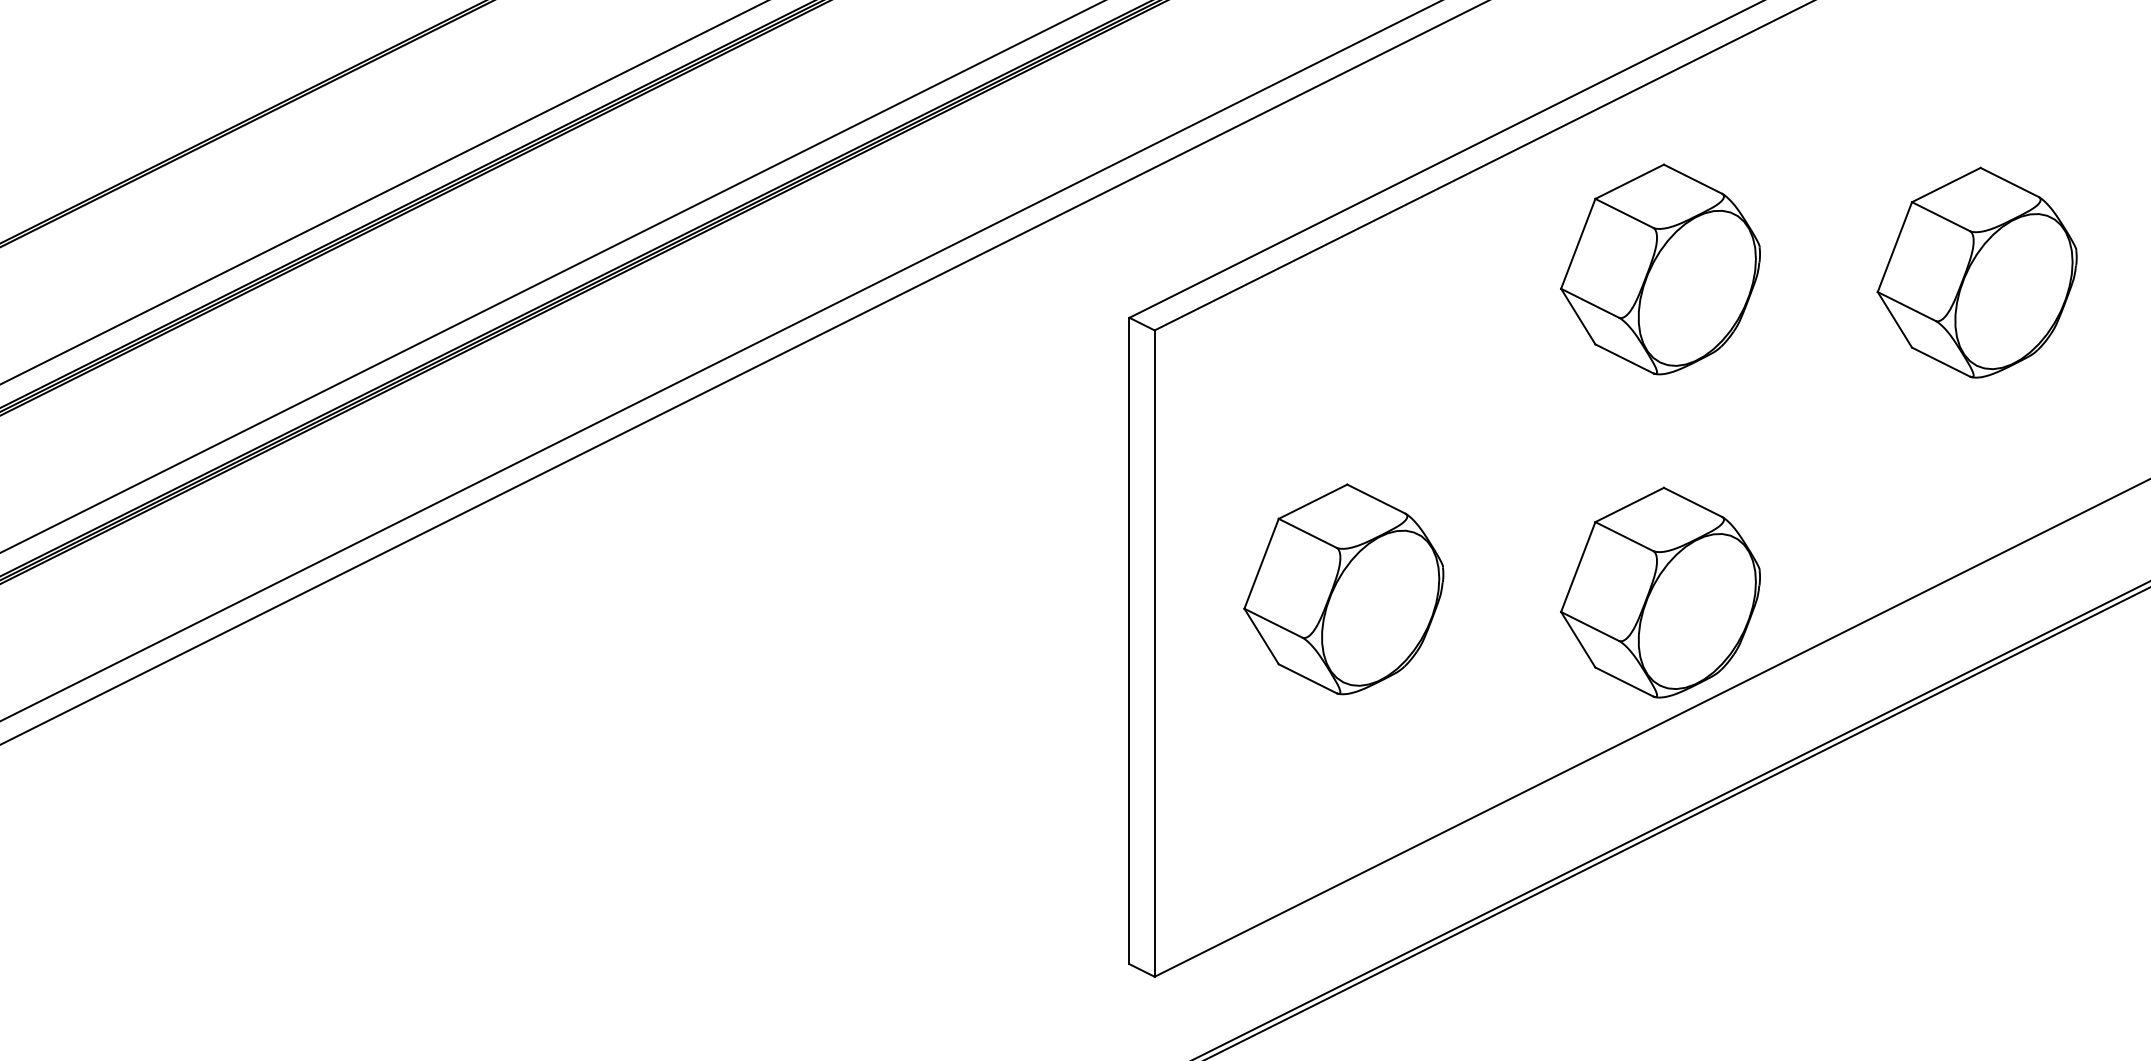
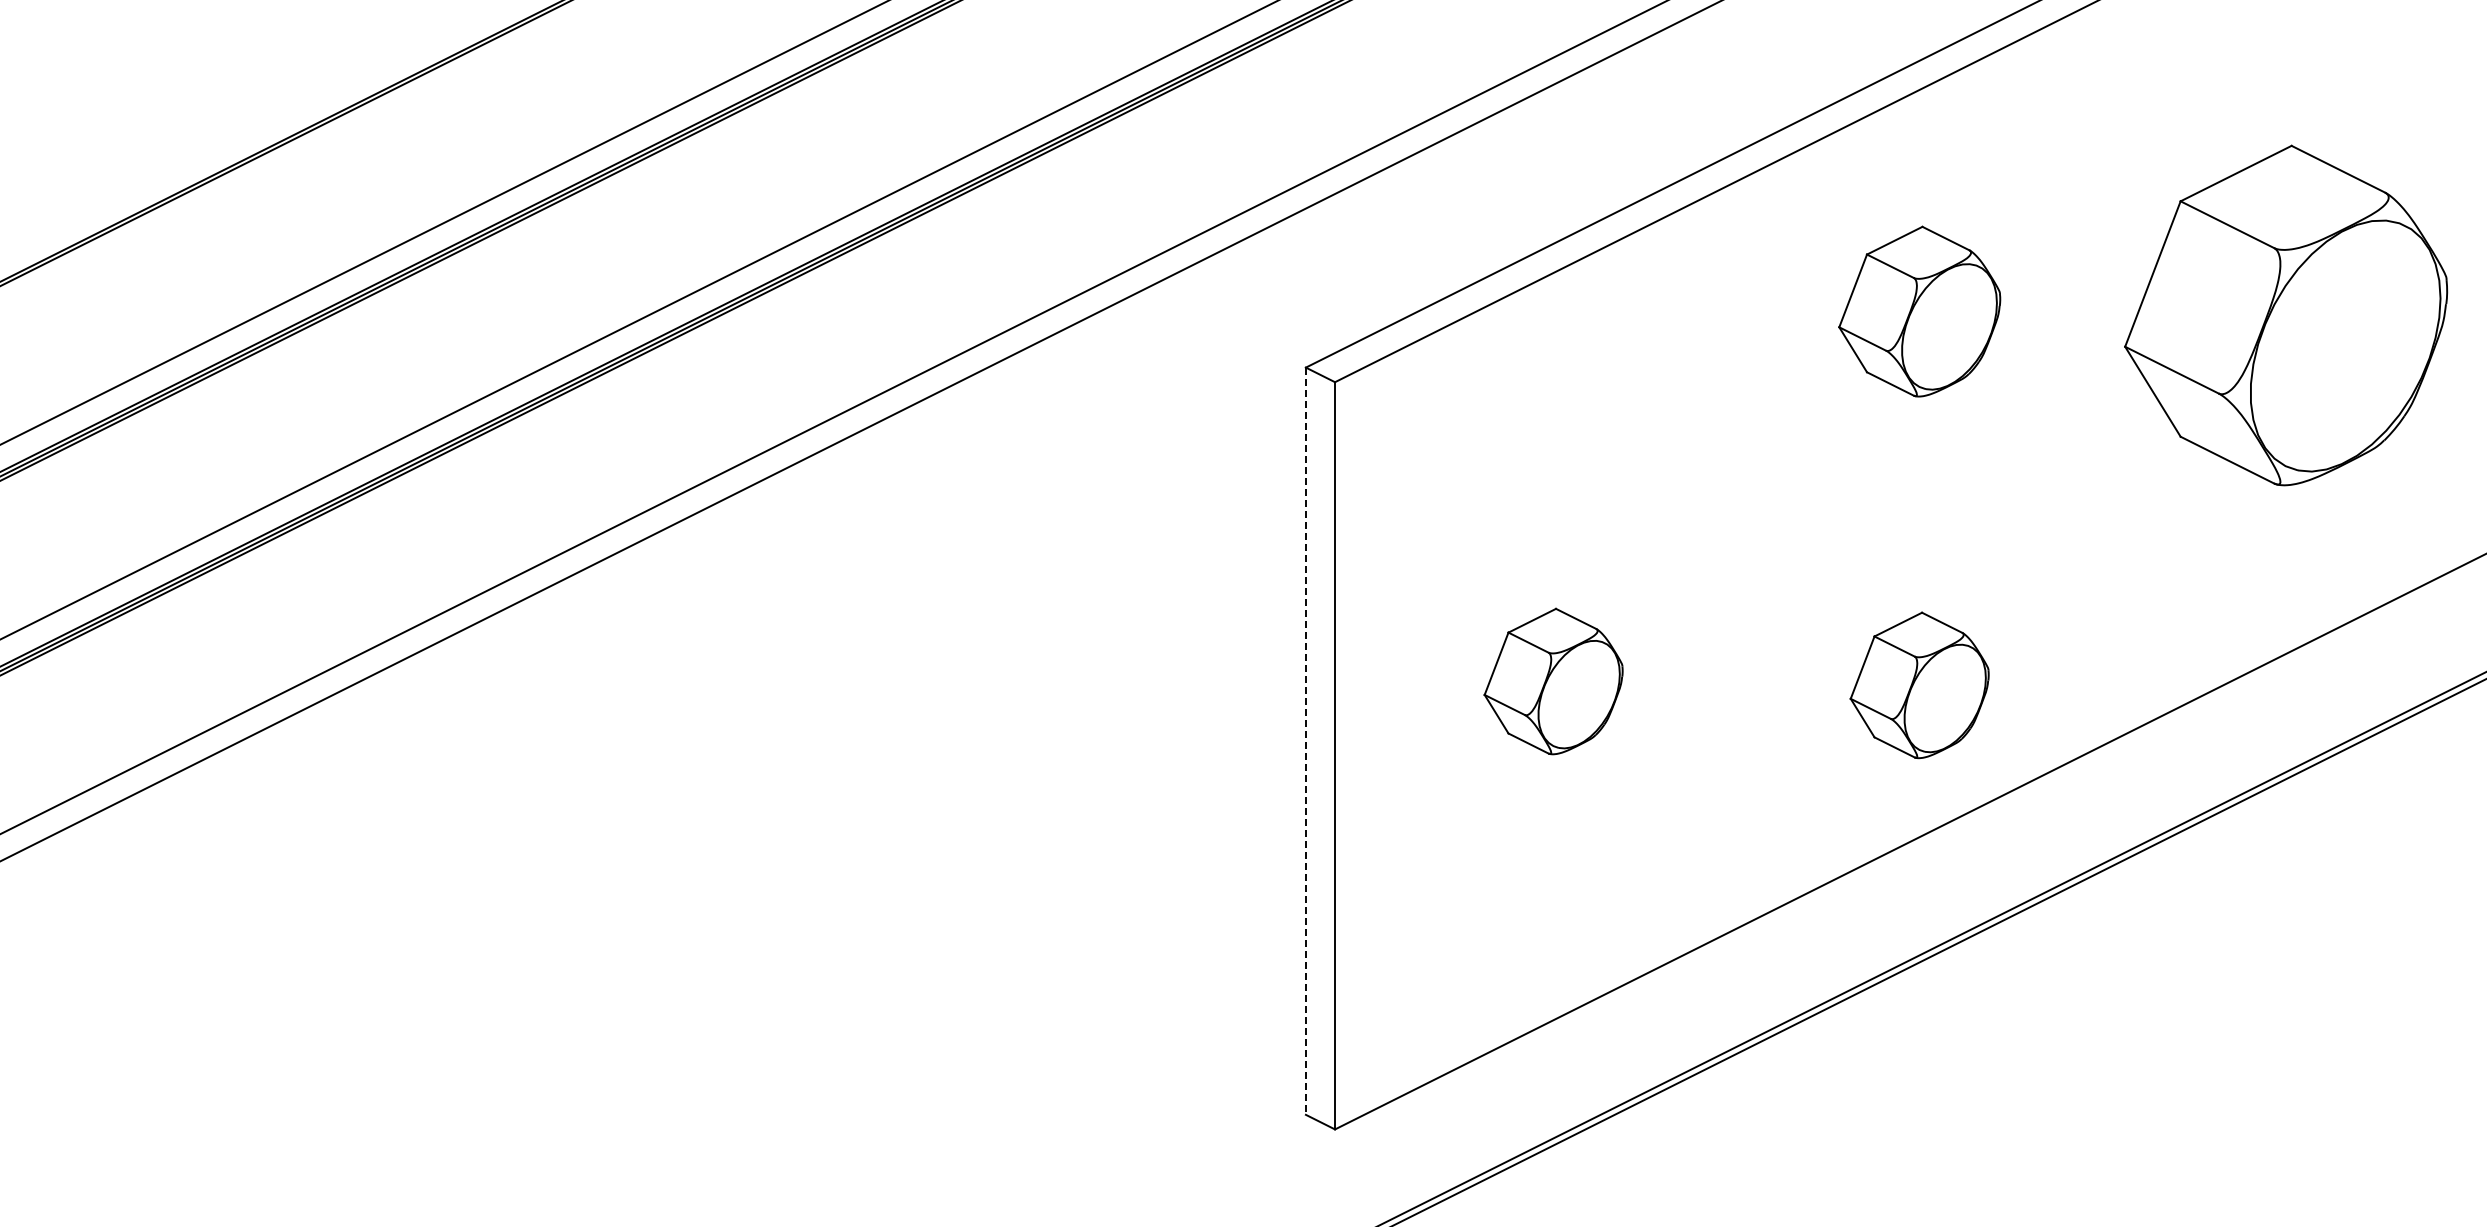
part: (1660, 269) -> (1919, 311), size x0.7
part: (1976, 272) -> (2285, 315), size x1.4
part: (1343, 589) -> (1553, 681), size x0.6
part: (1660, 592) -> (1919, 685), size x0.6
line: (1129, 641) -> (1305, 741), solid -> dashed

